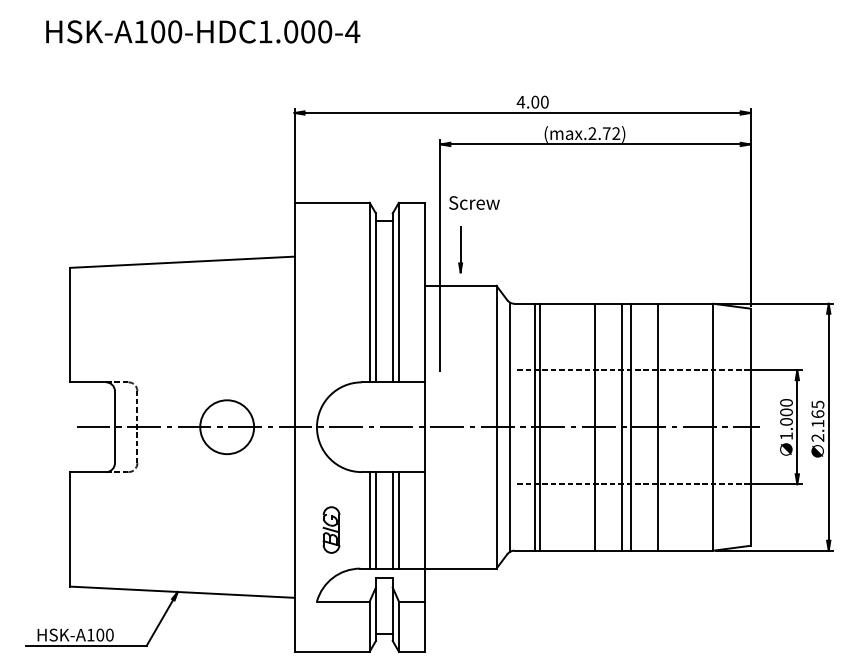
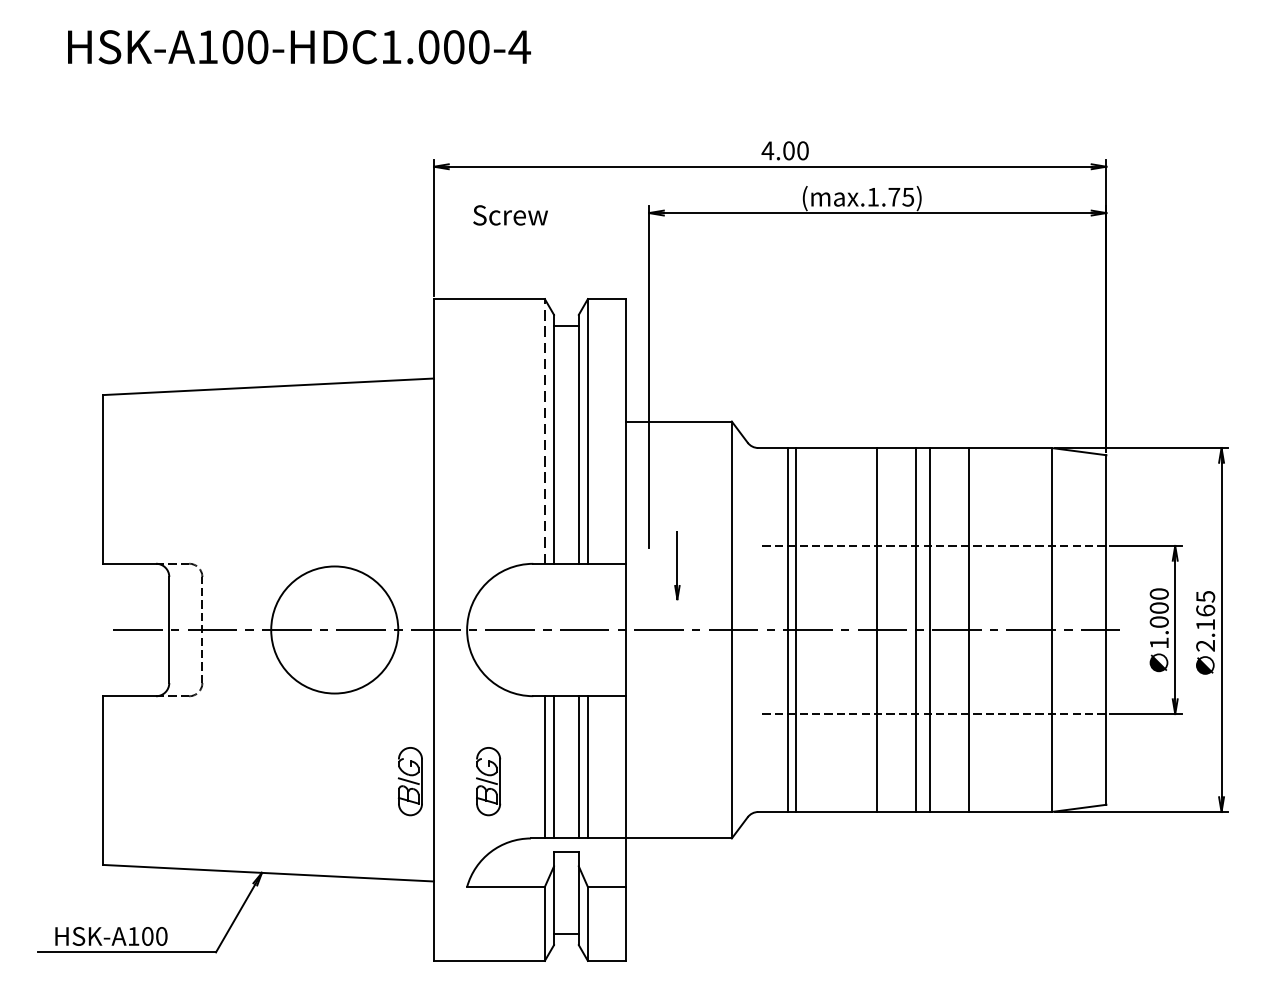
text: (604, 133) -> (890, 196), (max.2.72) -> (max.1.75)
text: (474, 202) -> (510, 214), moved
part: (460, 249) -> (677, 565), moved
line: (369, 292) -> (544, 431), solid -> dashed
line: (510, 426) -> (752, 628), removed
circle: (227, 427) -> (335, 630), size x1.6
part: (278, 529) -> (410, 780), added

